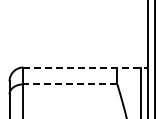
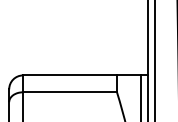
line: (86, 67) -> (86, 75), dashed -> solid
line: (70, 84) -> (70, 92), dashed -> solid

